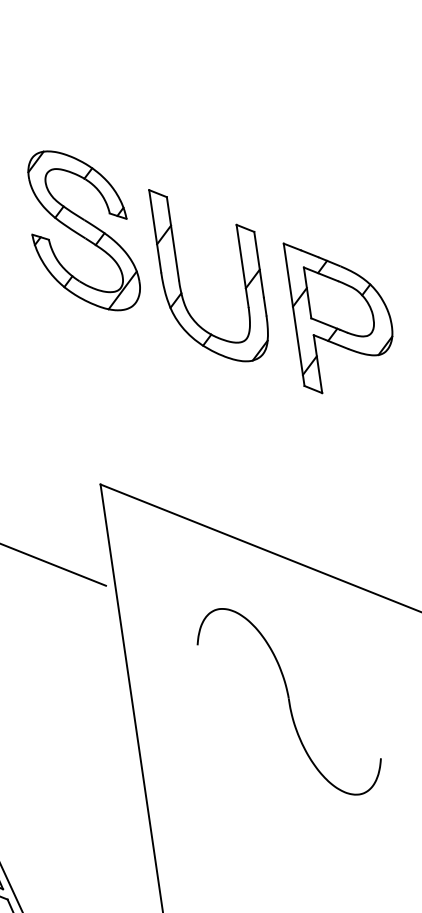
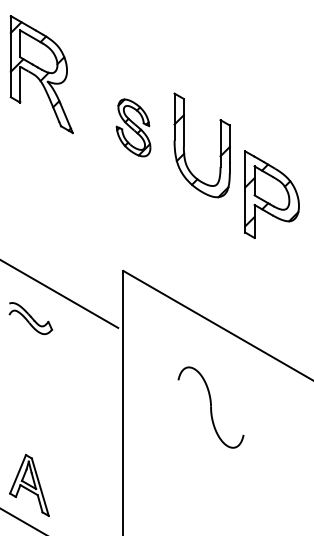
part: (81, 230) -> (133, 127), size x0.6
part: (179, 278) -> (184, 145), moved
part: (288, 701) -> (210, 407), size x0.7

